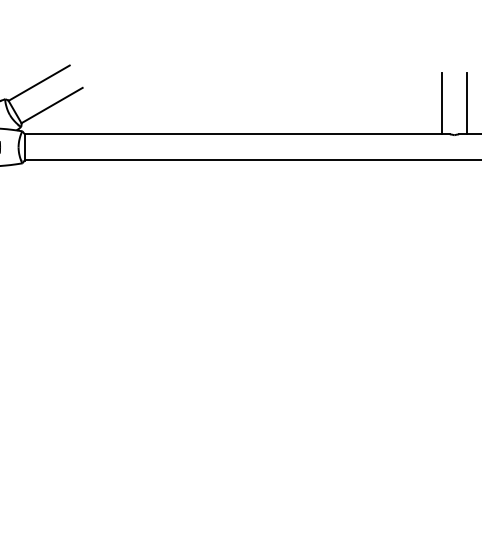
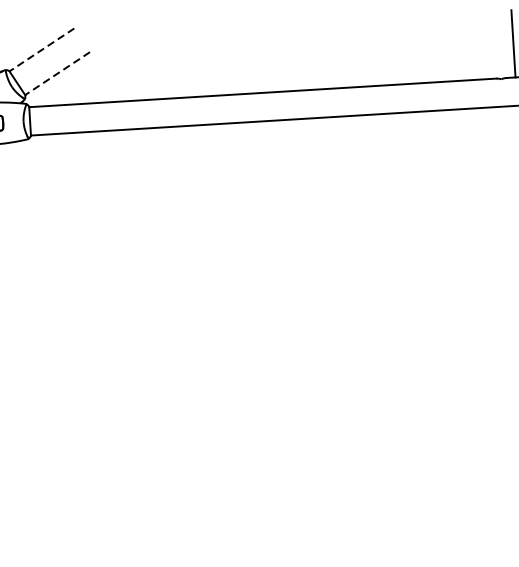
line: (38, 83) -> (41, 50), solid -> dashed
line: (441, 103) -> (485, 45), removed
line: (51, 105) -> (56, 73), solid -> dashed

